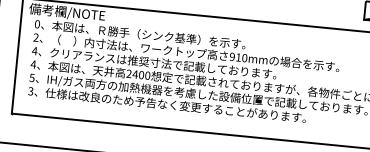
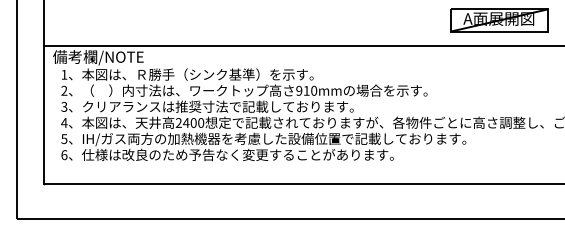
text: (37, 24) -> (64, 74), 0 -> 1
text: (34, 50) -> (64, 106), 4 -> 3
text: (30, 91) -> (64, 155), 3 -> 6

